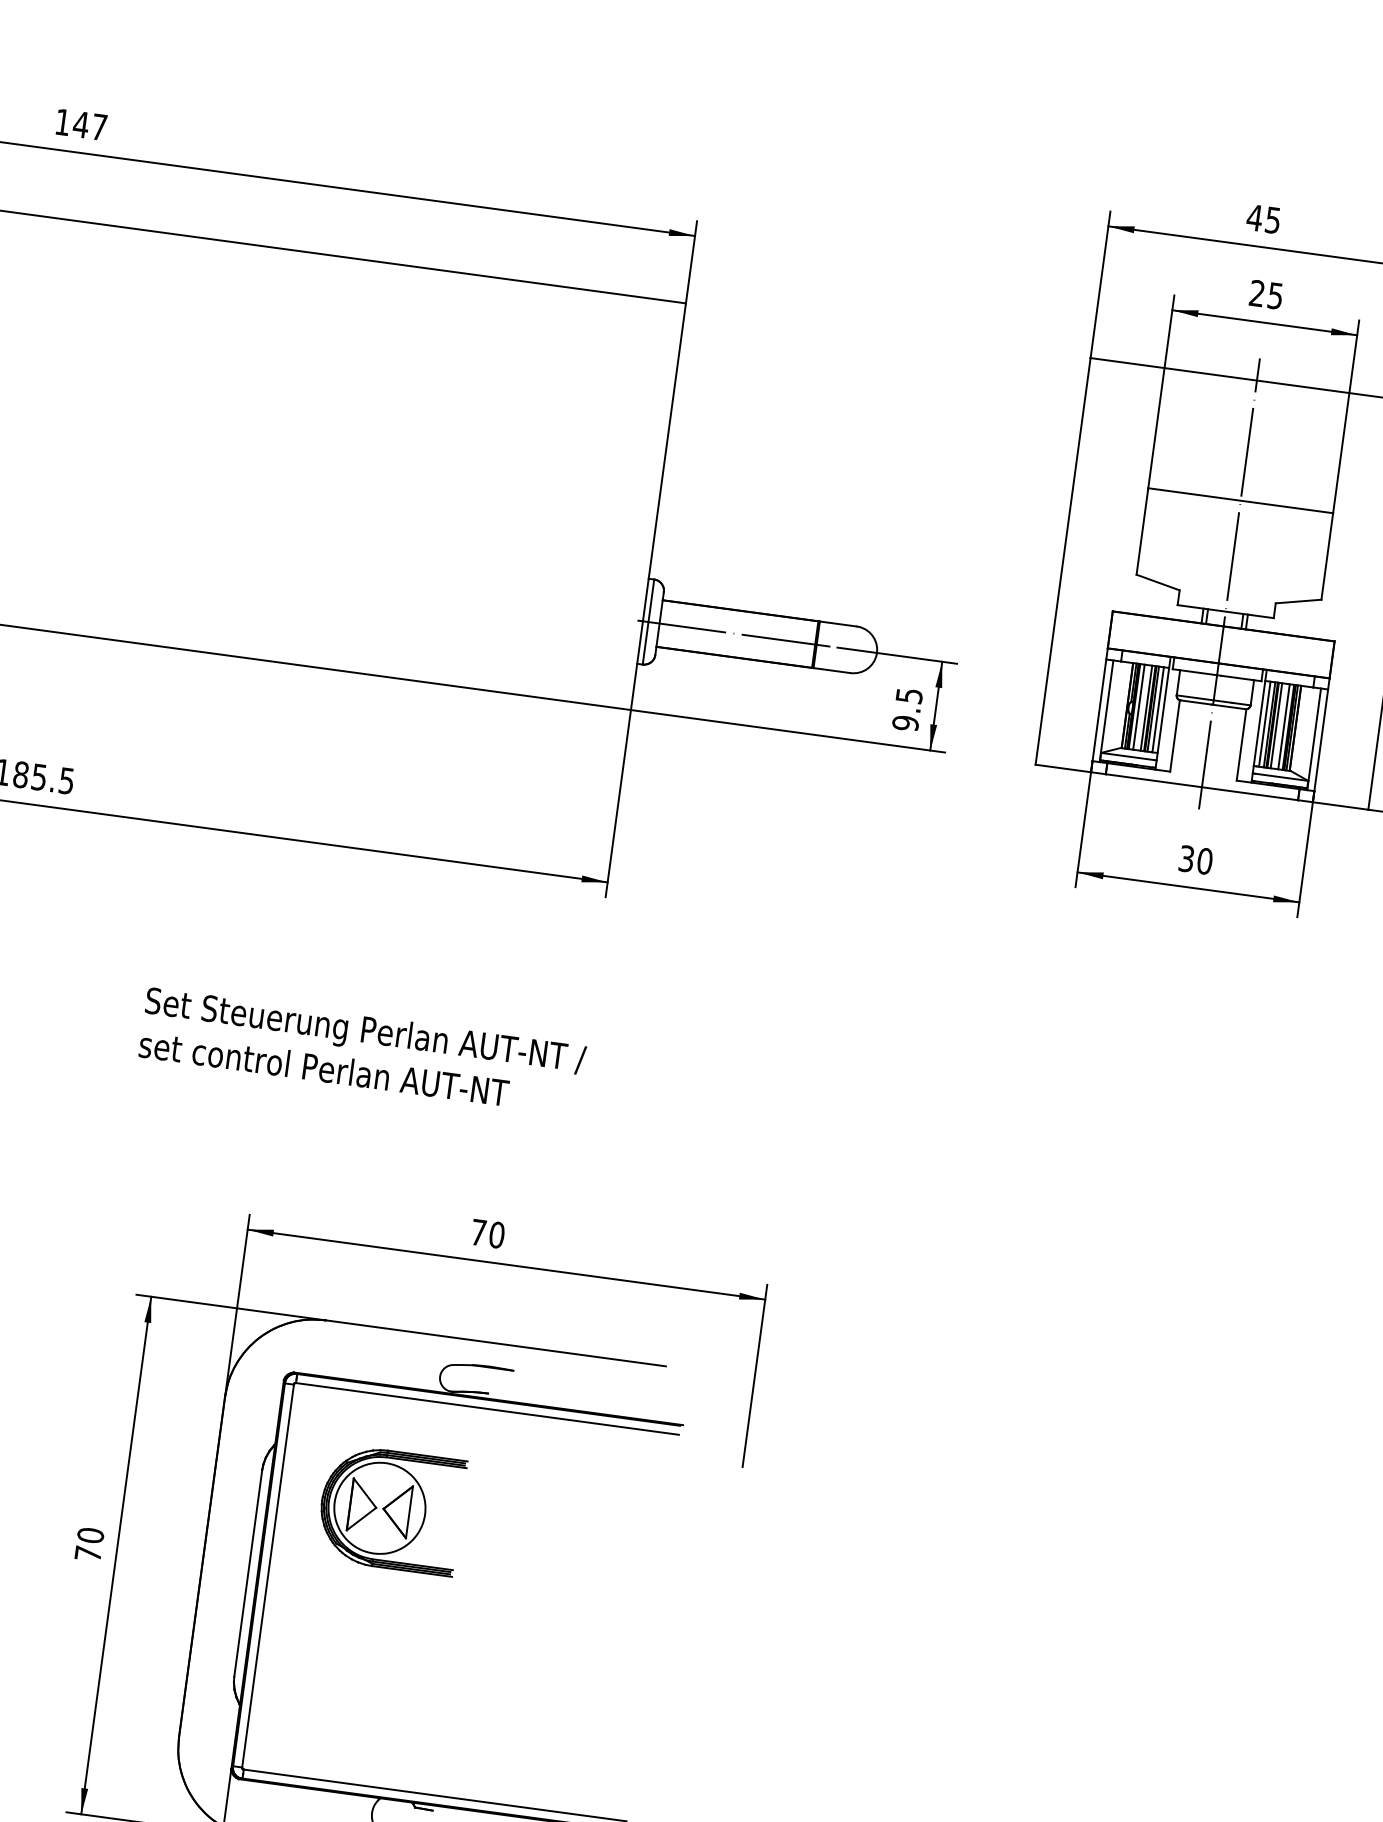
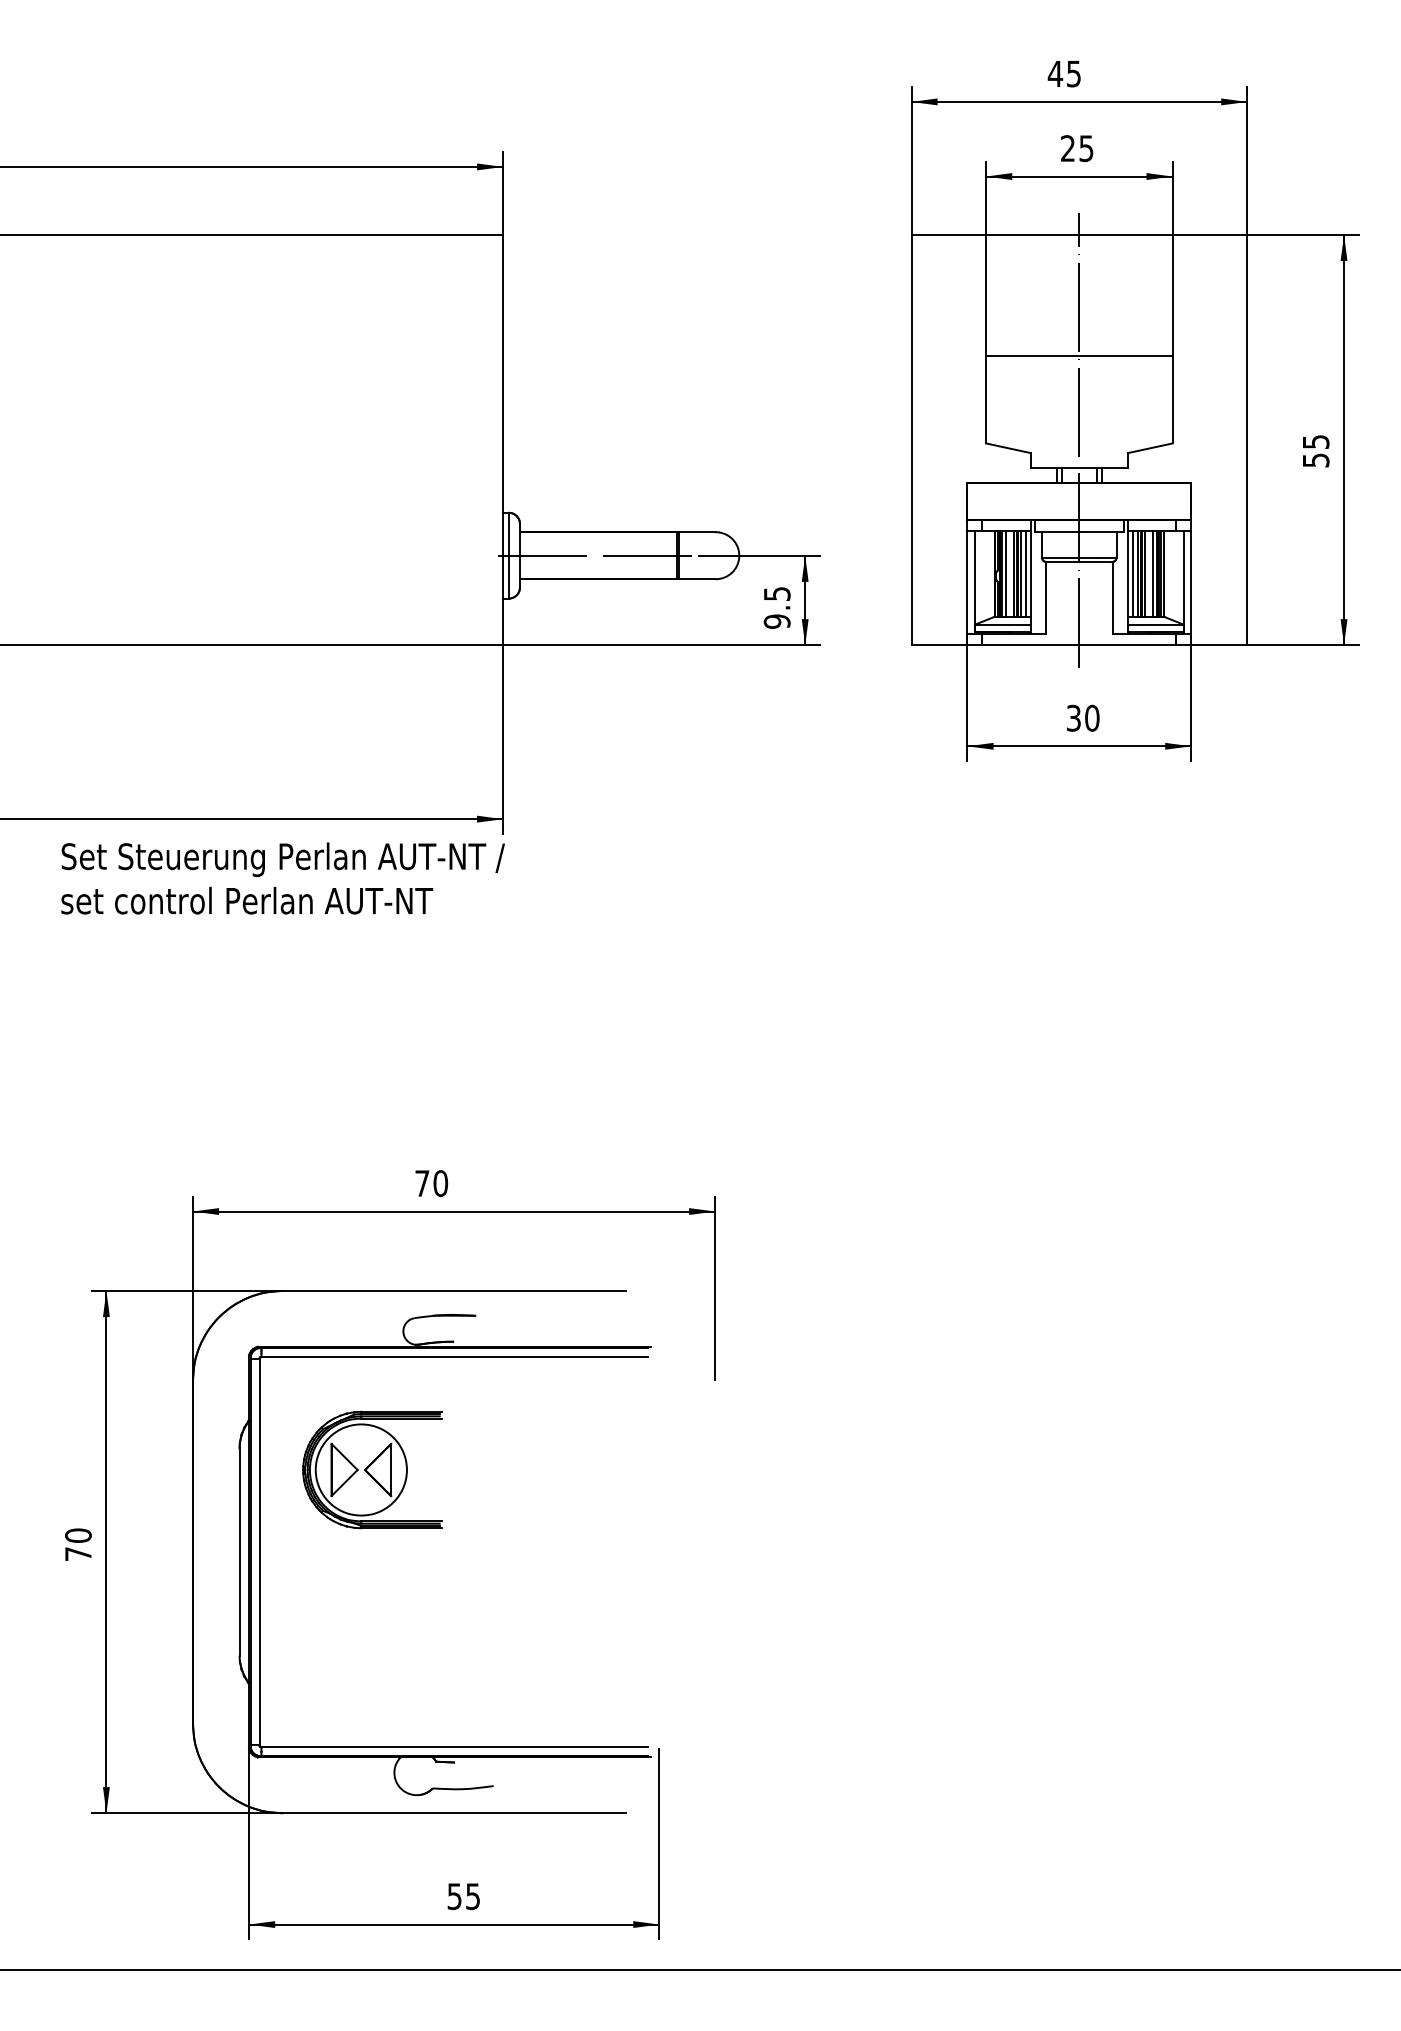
text: (362, 1051) -> (282, 878), moved

